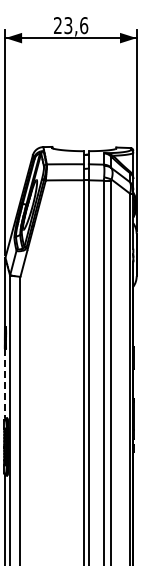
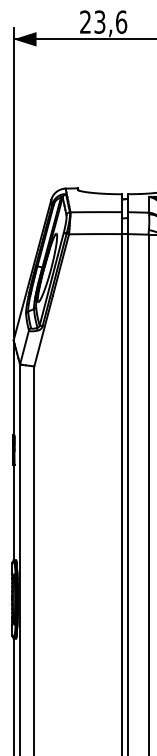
line: (5, 383) -> (13, 512), dashed -> solid

